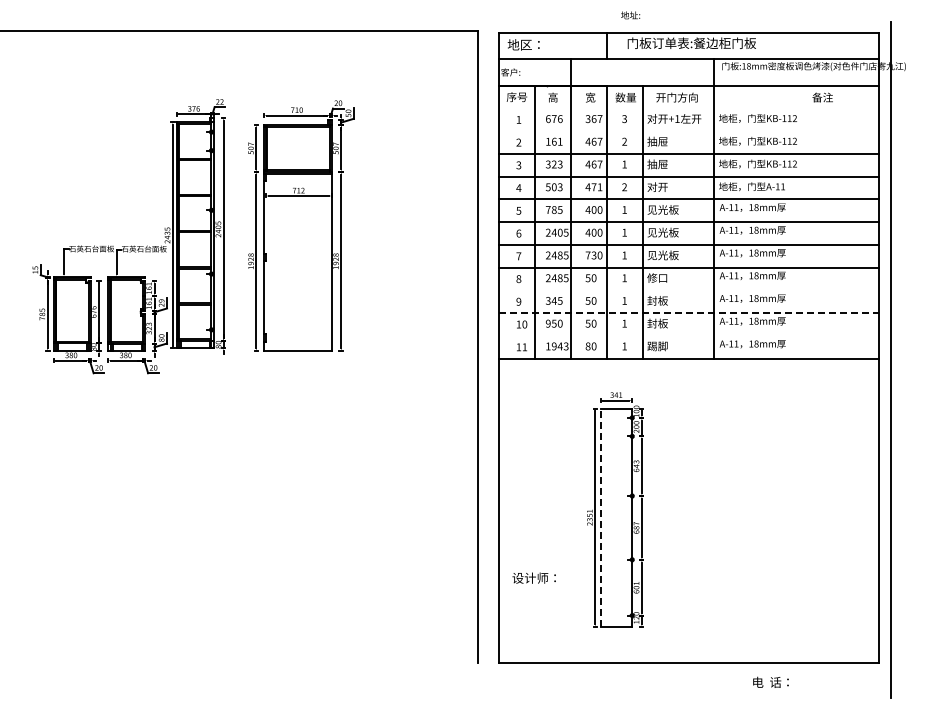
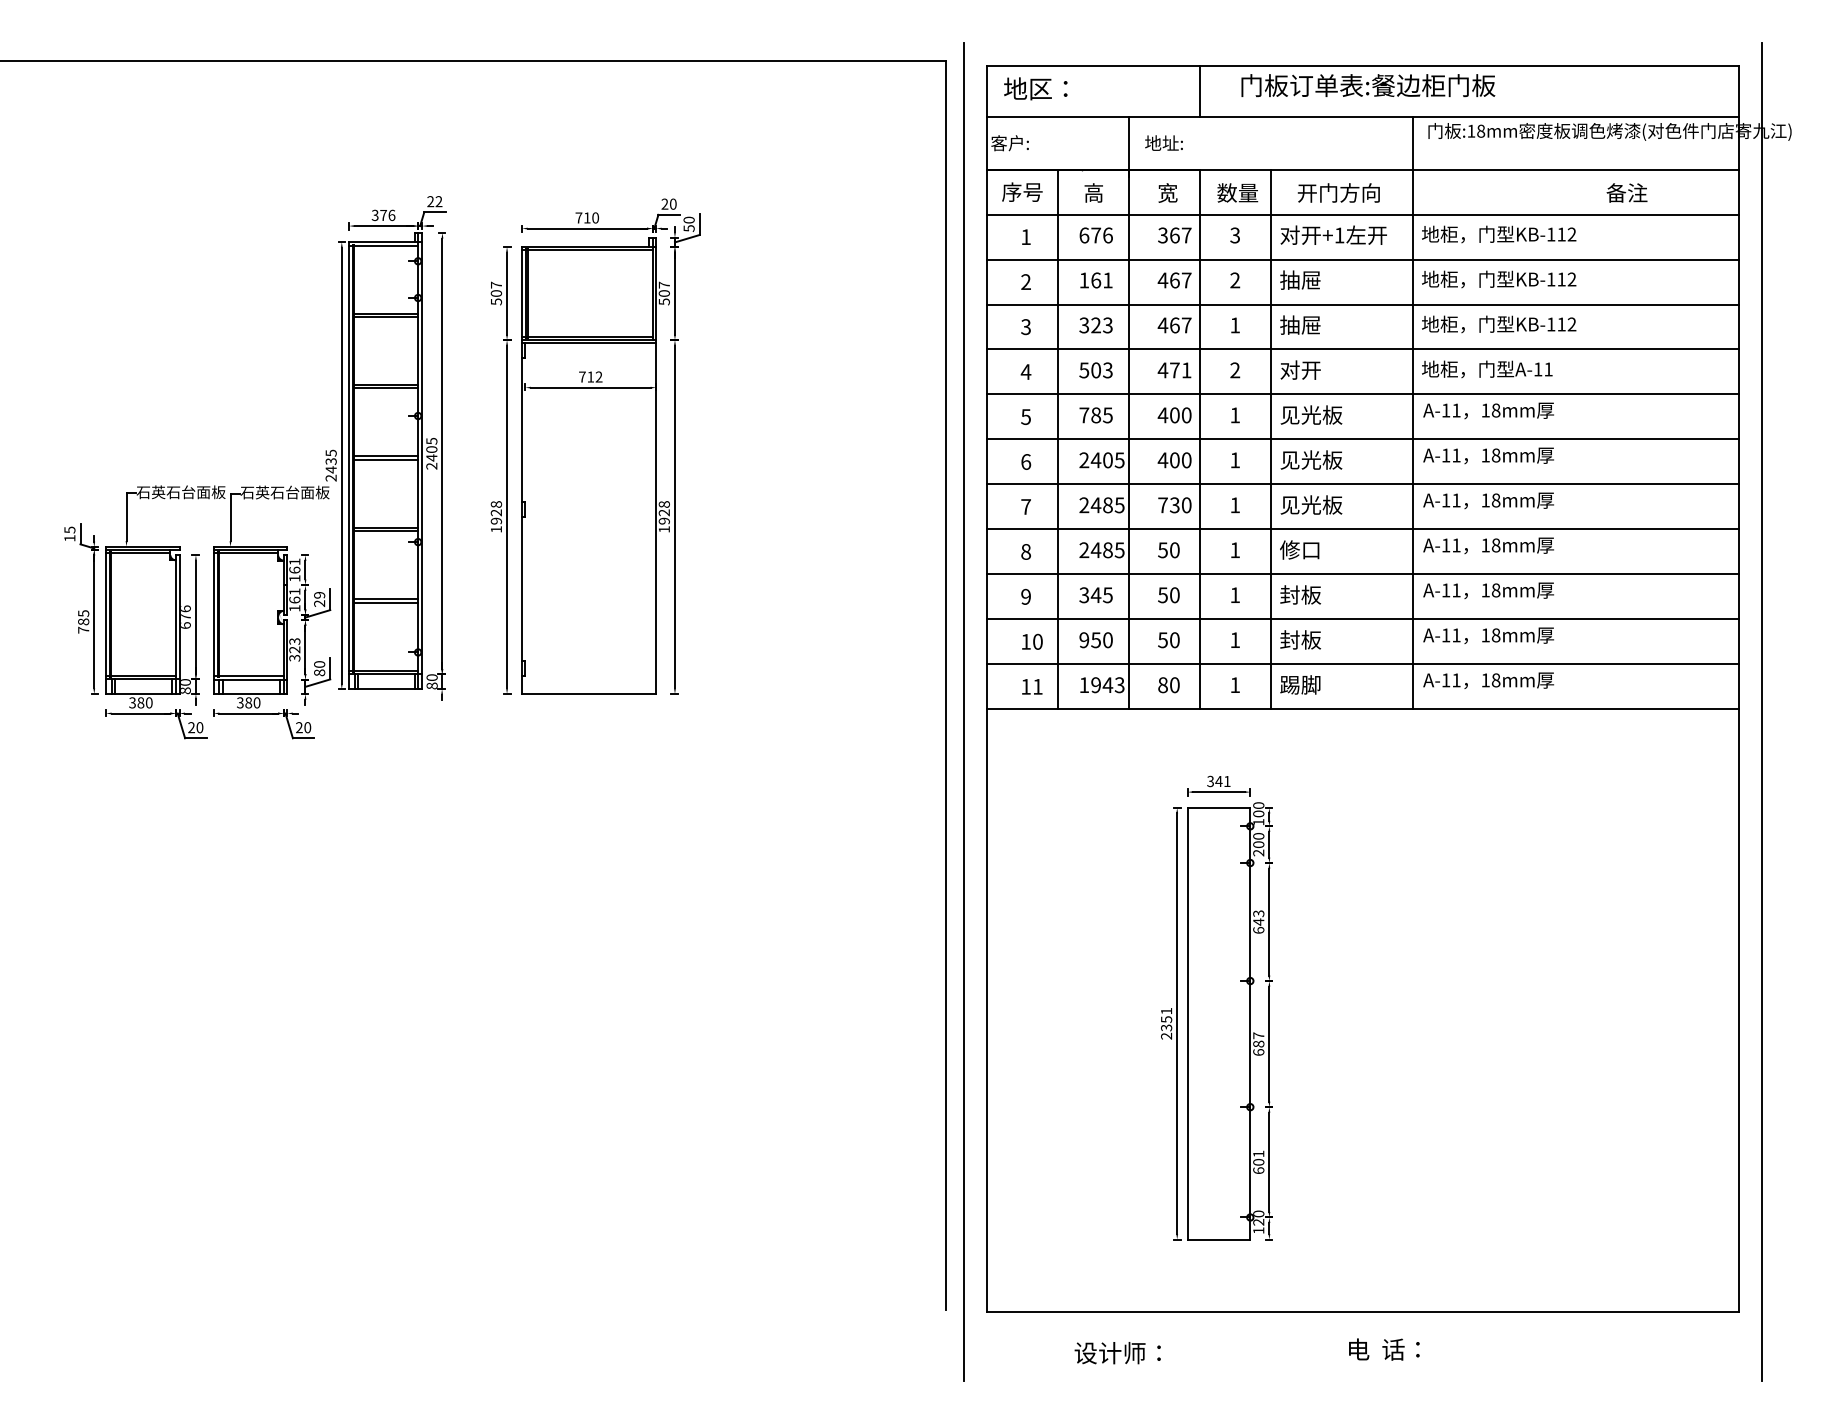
text: (630, 15) -> (1163, 143), moved
line: (689, 108) -> (1363, 214), added
line: (689, 131) -> (1363, 260), added
line: (689, 290) -> (1363, 574), added
line: (689, 313) -> (1363, 620), dashed -> solid
line: (689, 335) -> (1363, 663), added
line: (487, 359) -> (964, 711), added
line: (600, 517) -> (1187, 1023), dashed -> solid
text: (533, 577) -> (1116, 1351), moved
text: (770, 681) -> (1383, 1347), moved

